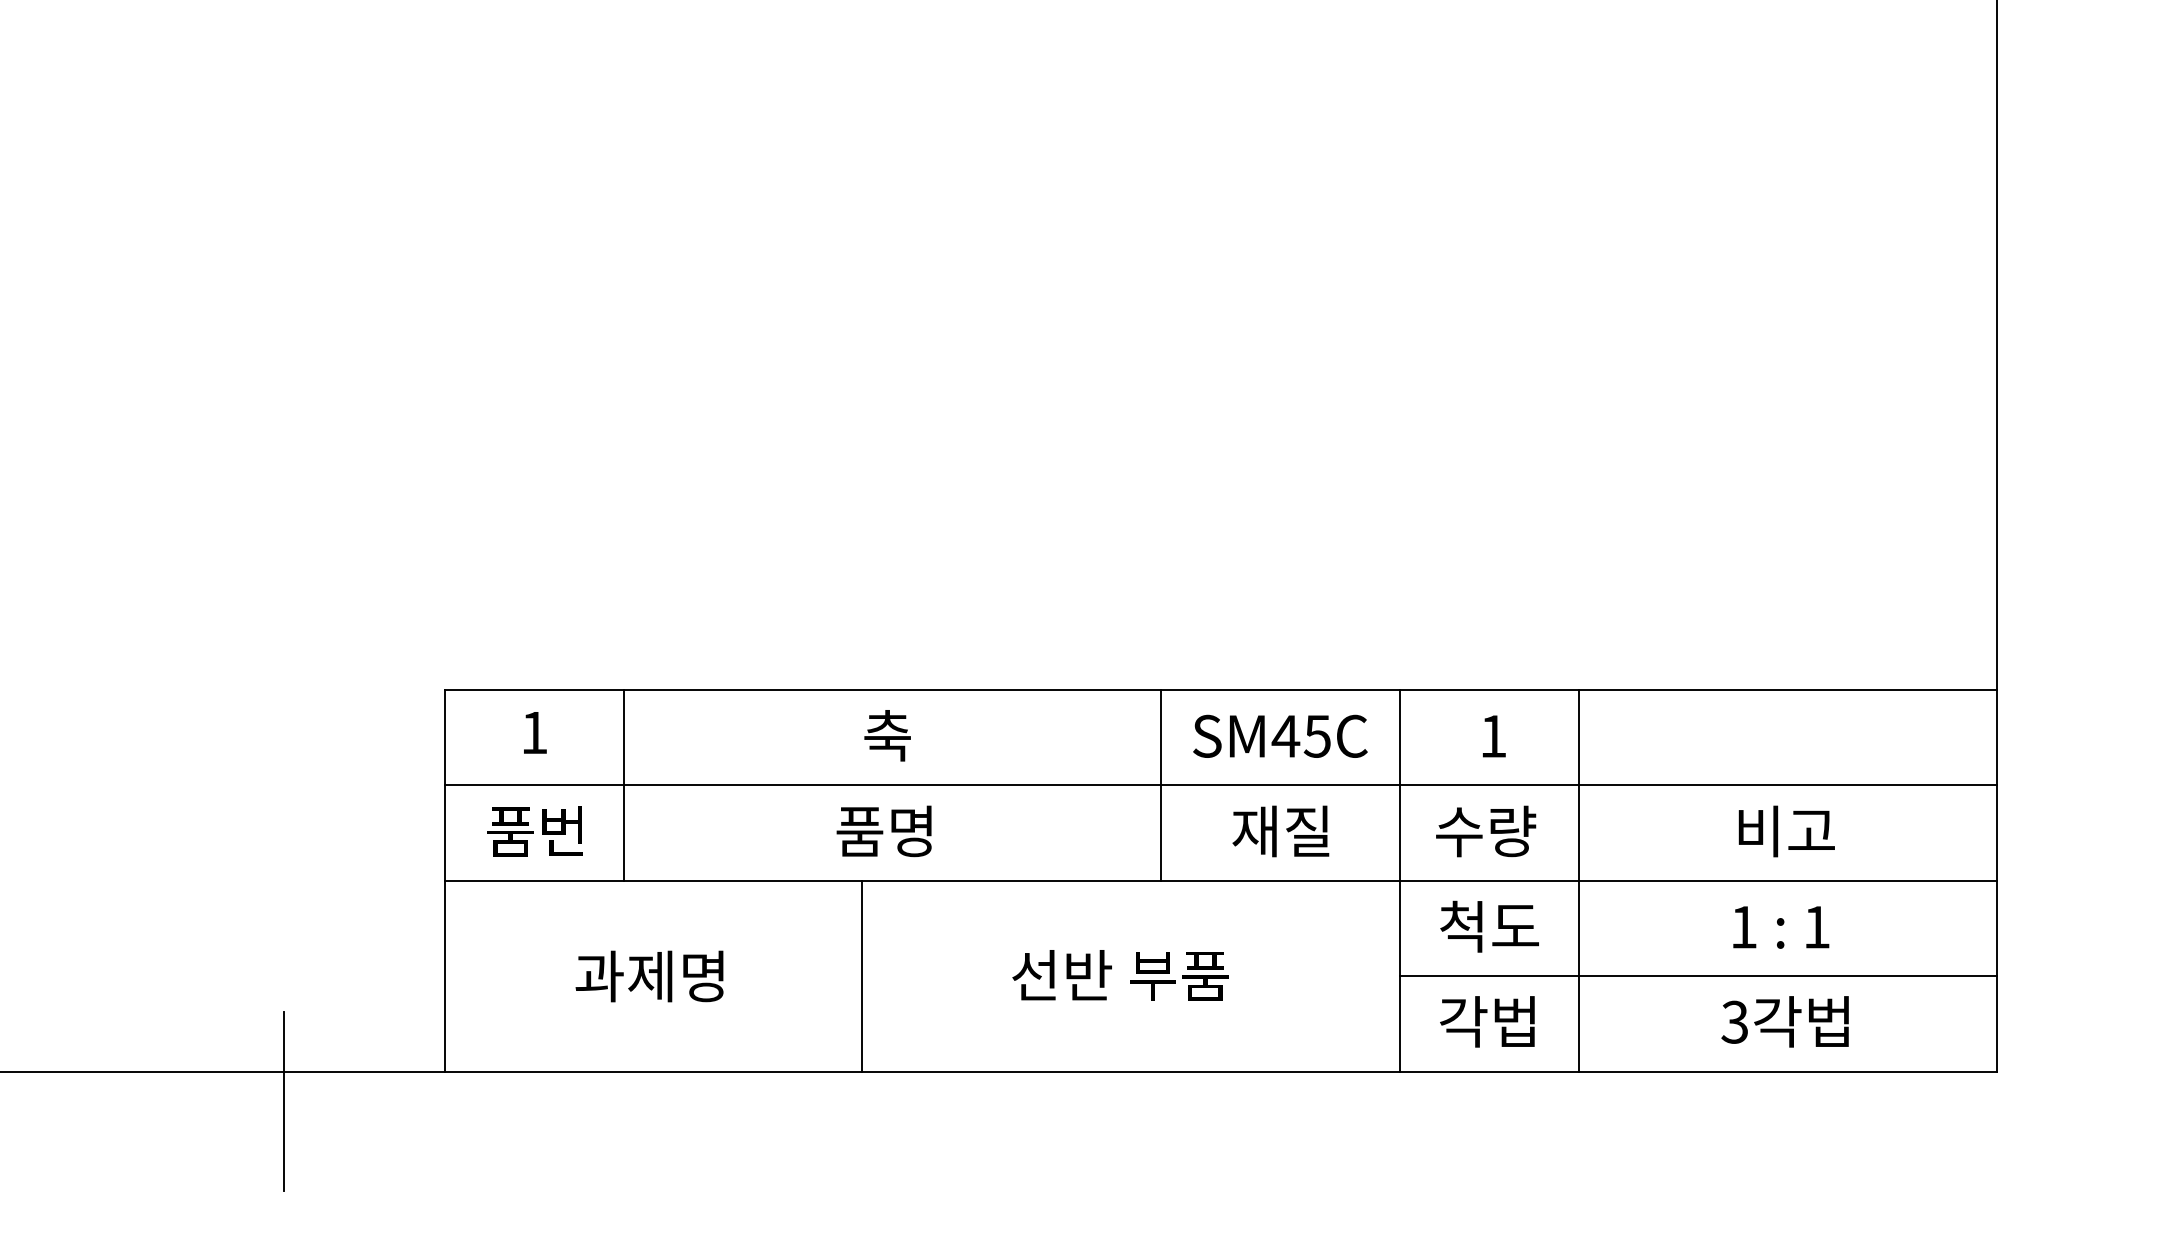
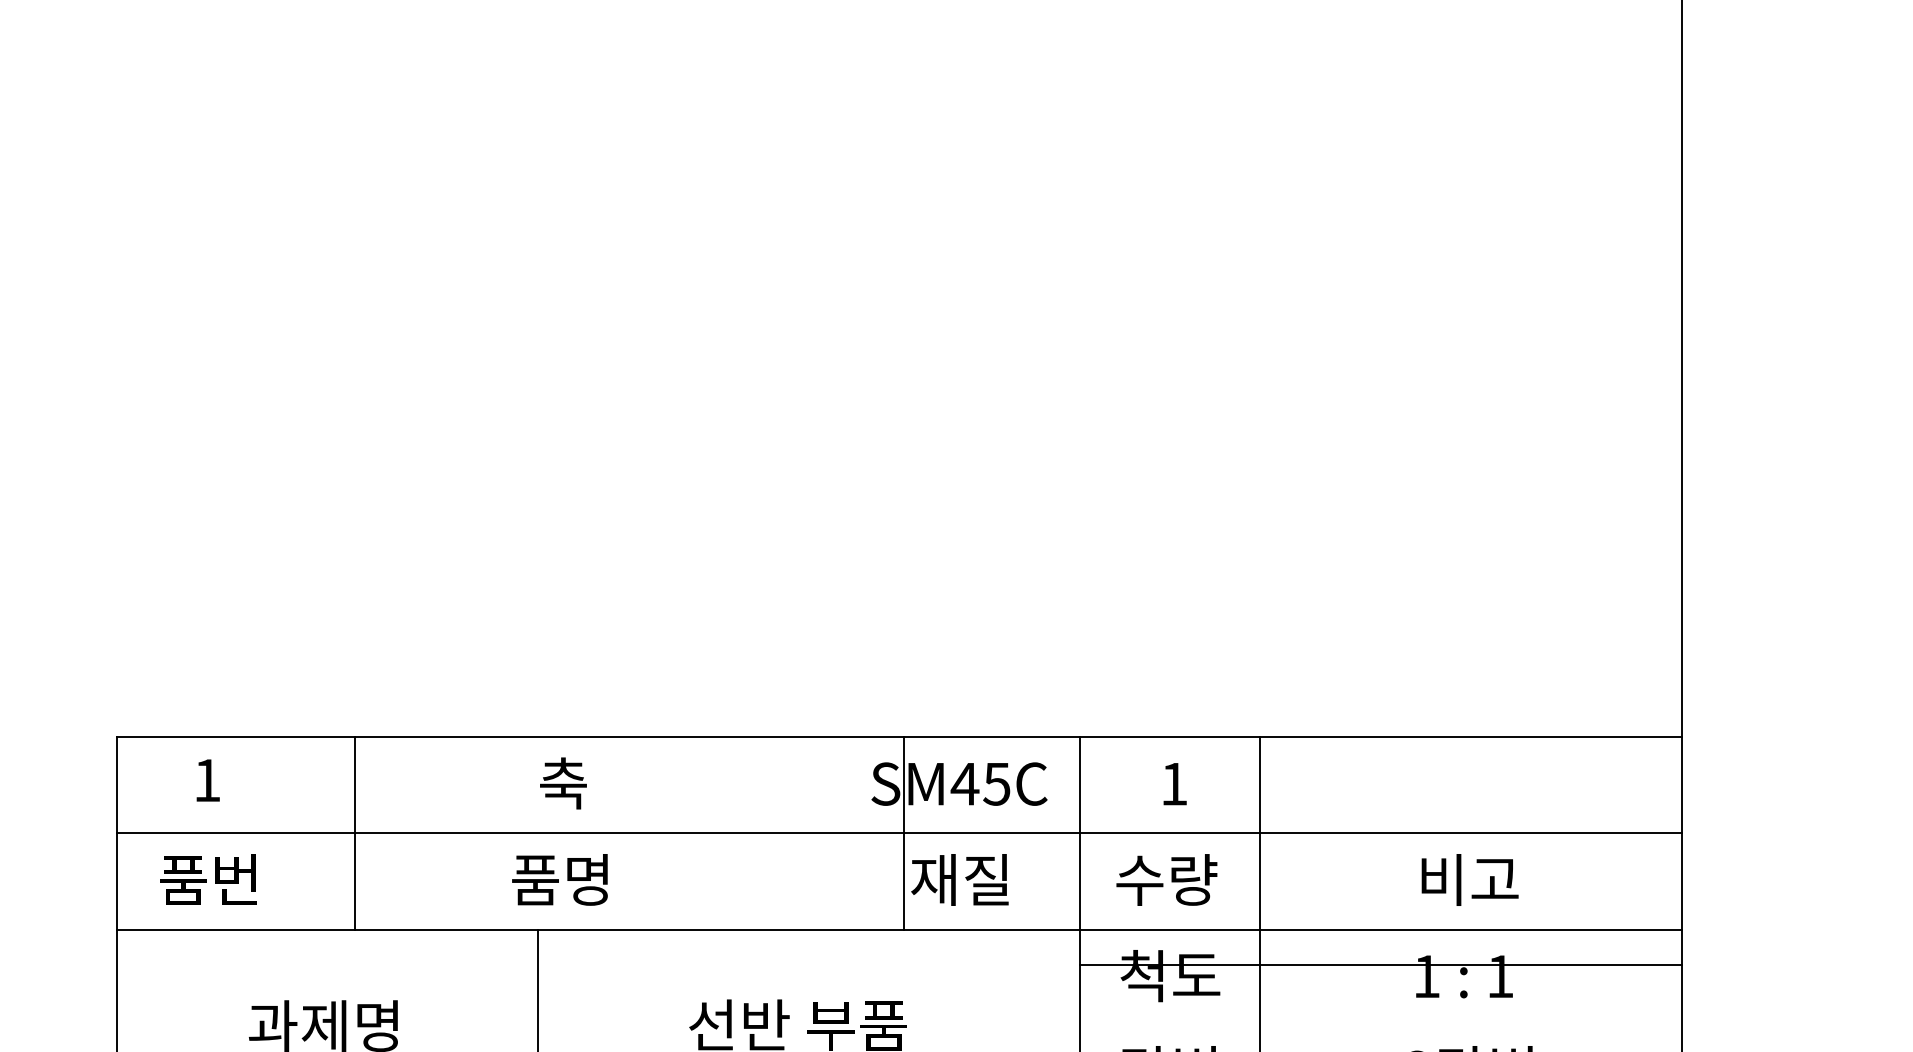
line: (623, 784) -> (354, 832), moved
line: (1160, 784) -> (903, 832), moved
line: (1697, 976) -> (1380, 965), moved

